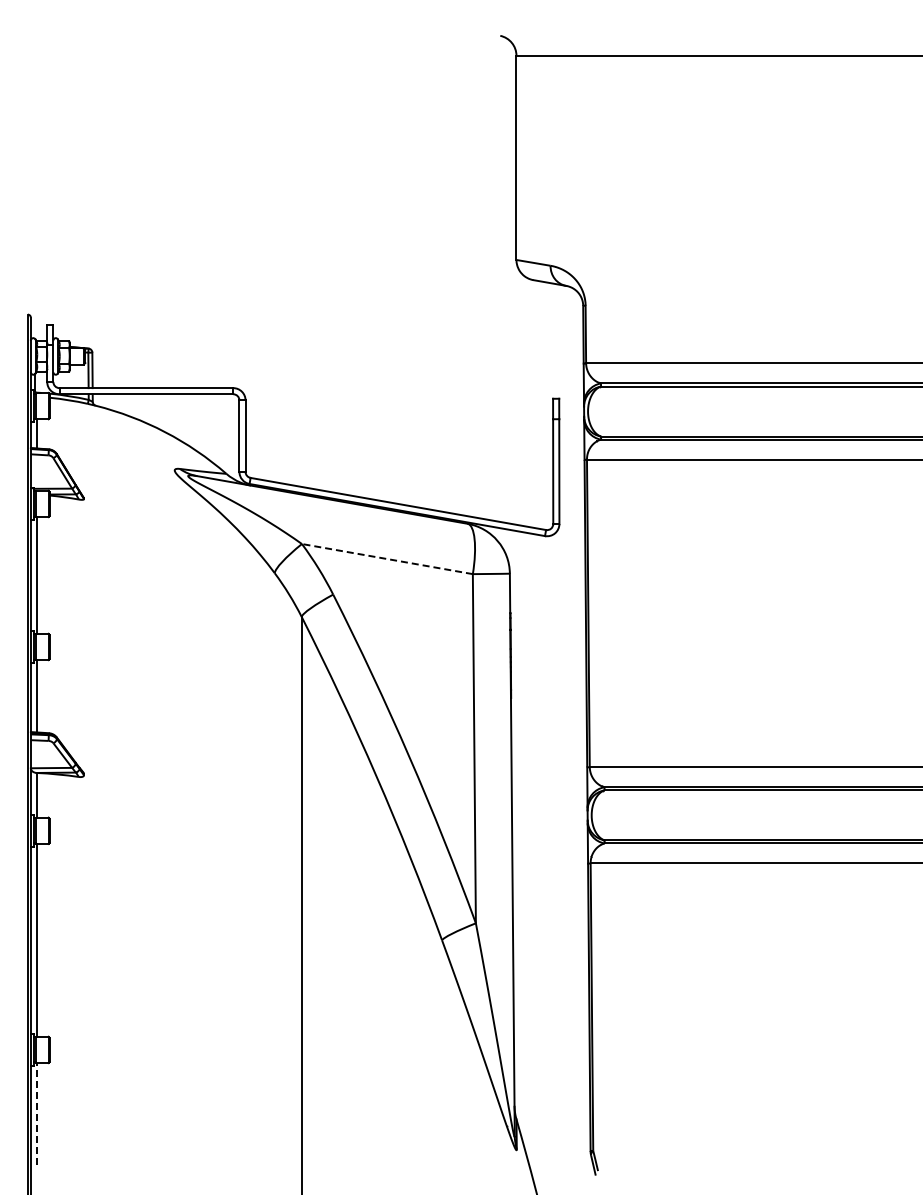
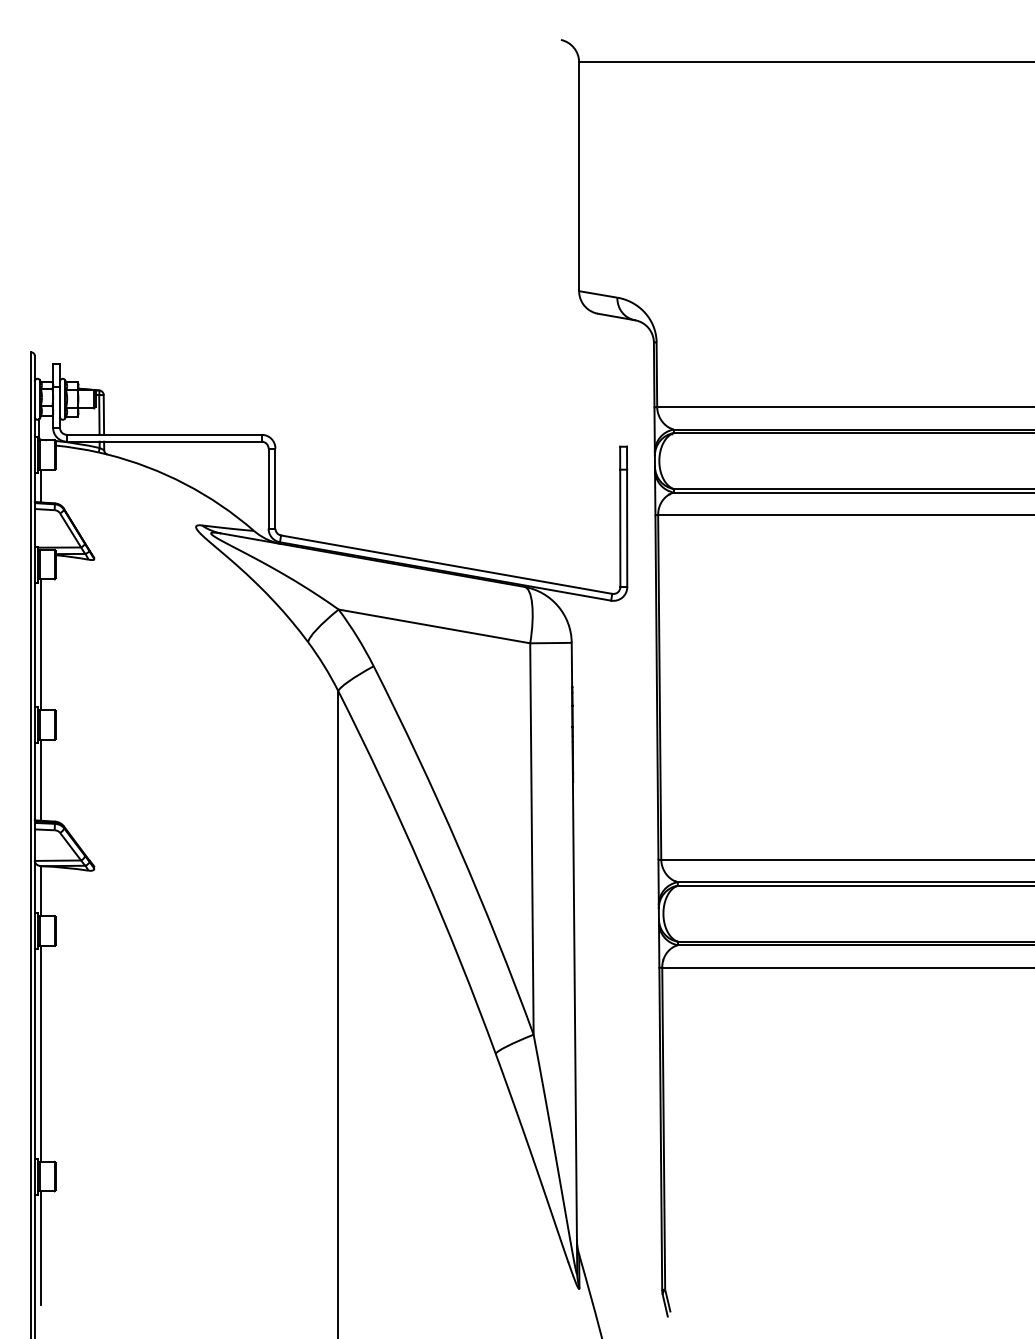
line: (387, 559) -> (434, 626), dashed -> solid
line: (36, 1113) -> (41, 1247), dashed -> solid

